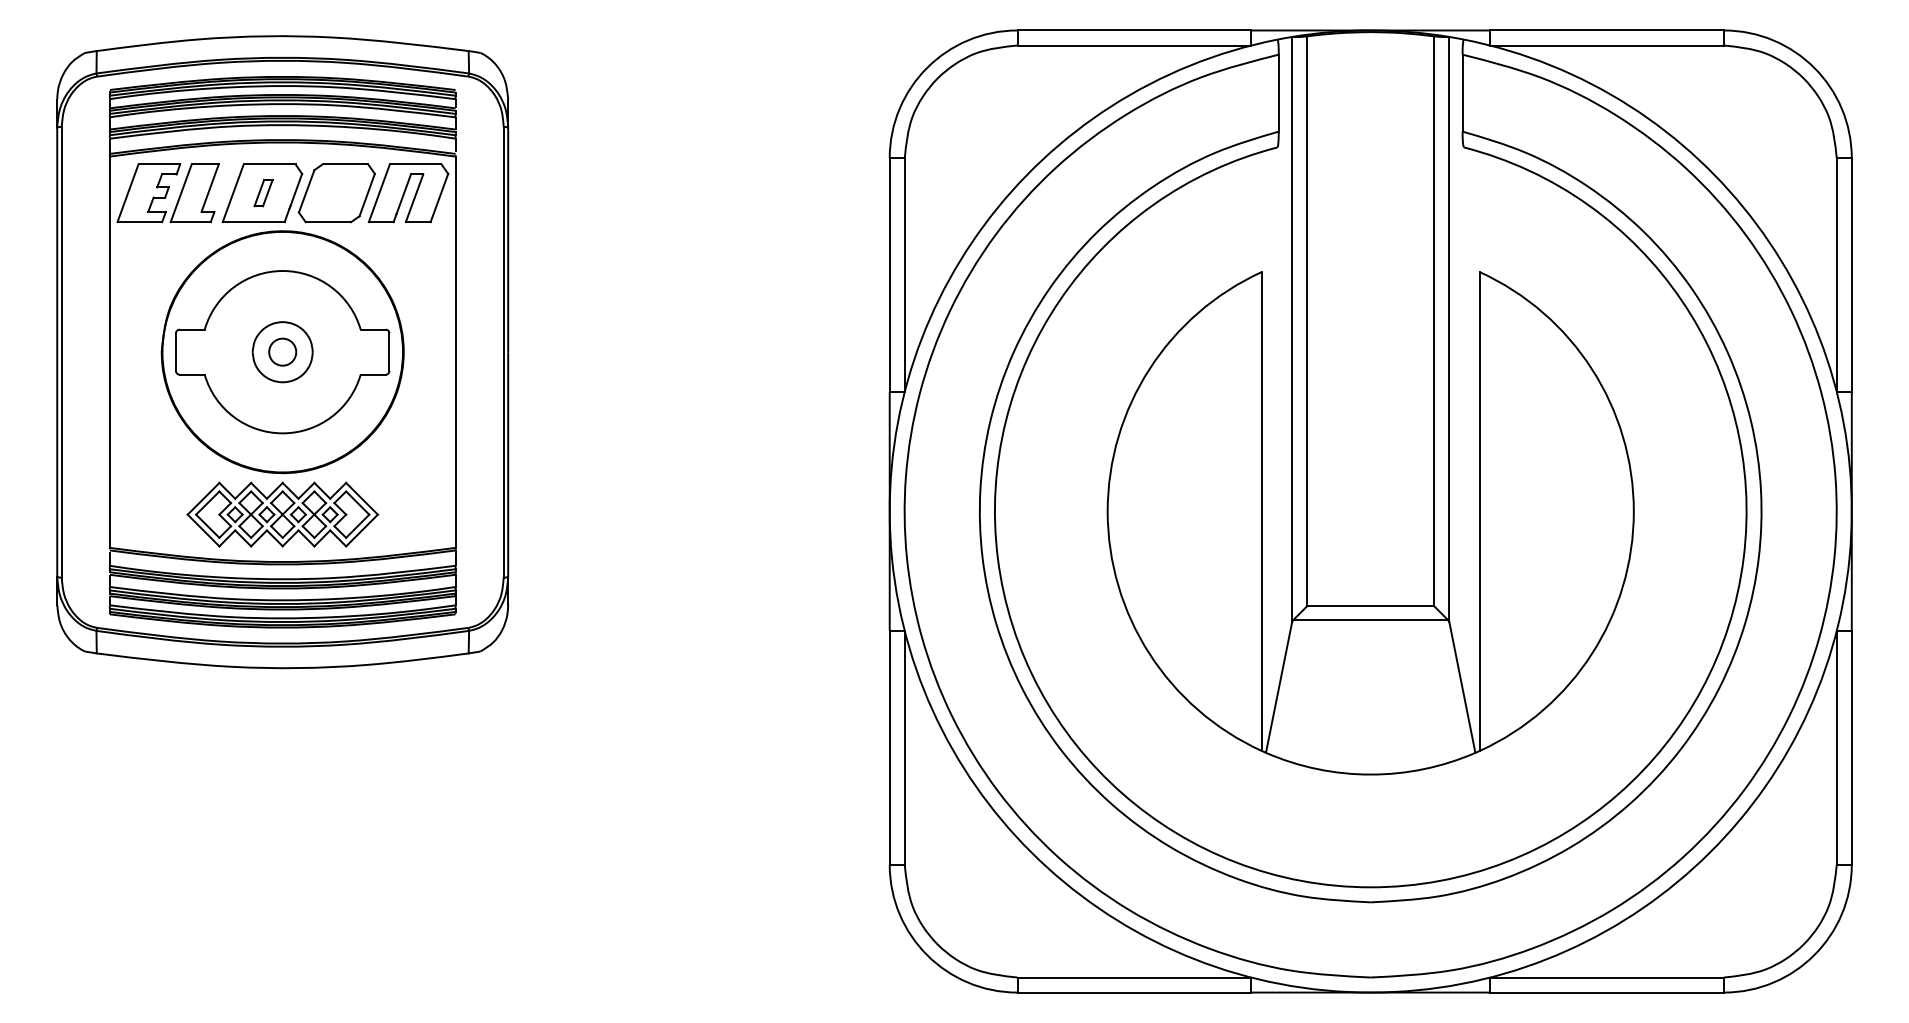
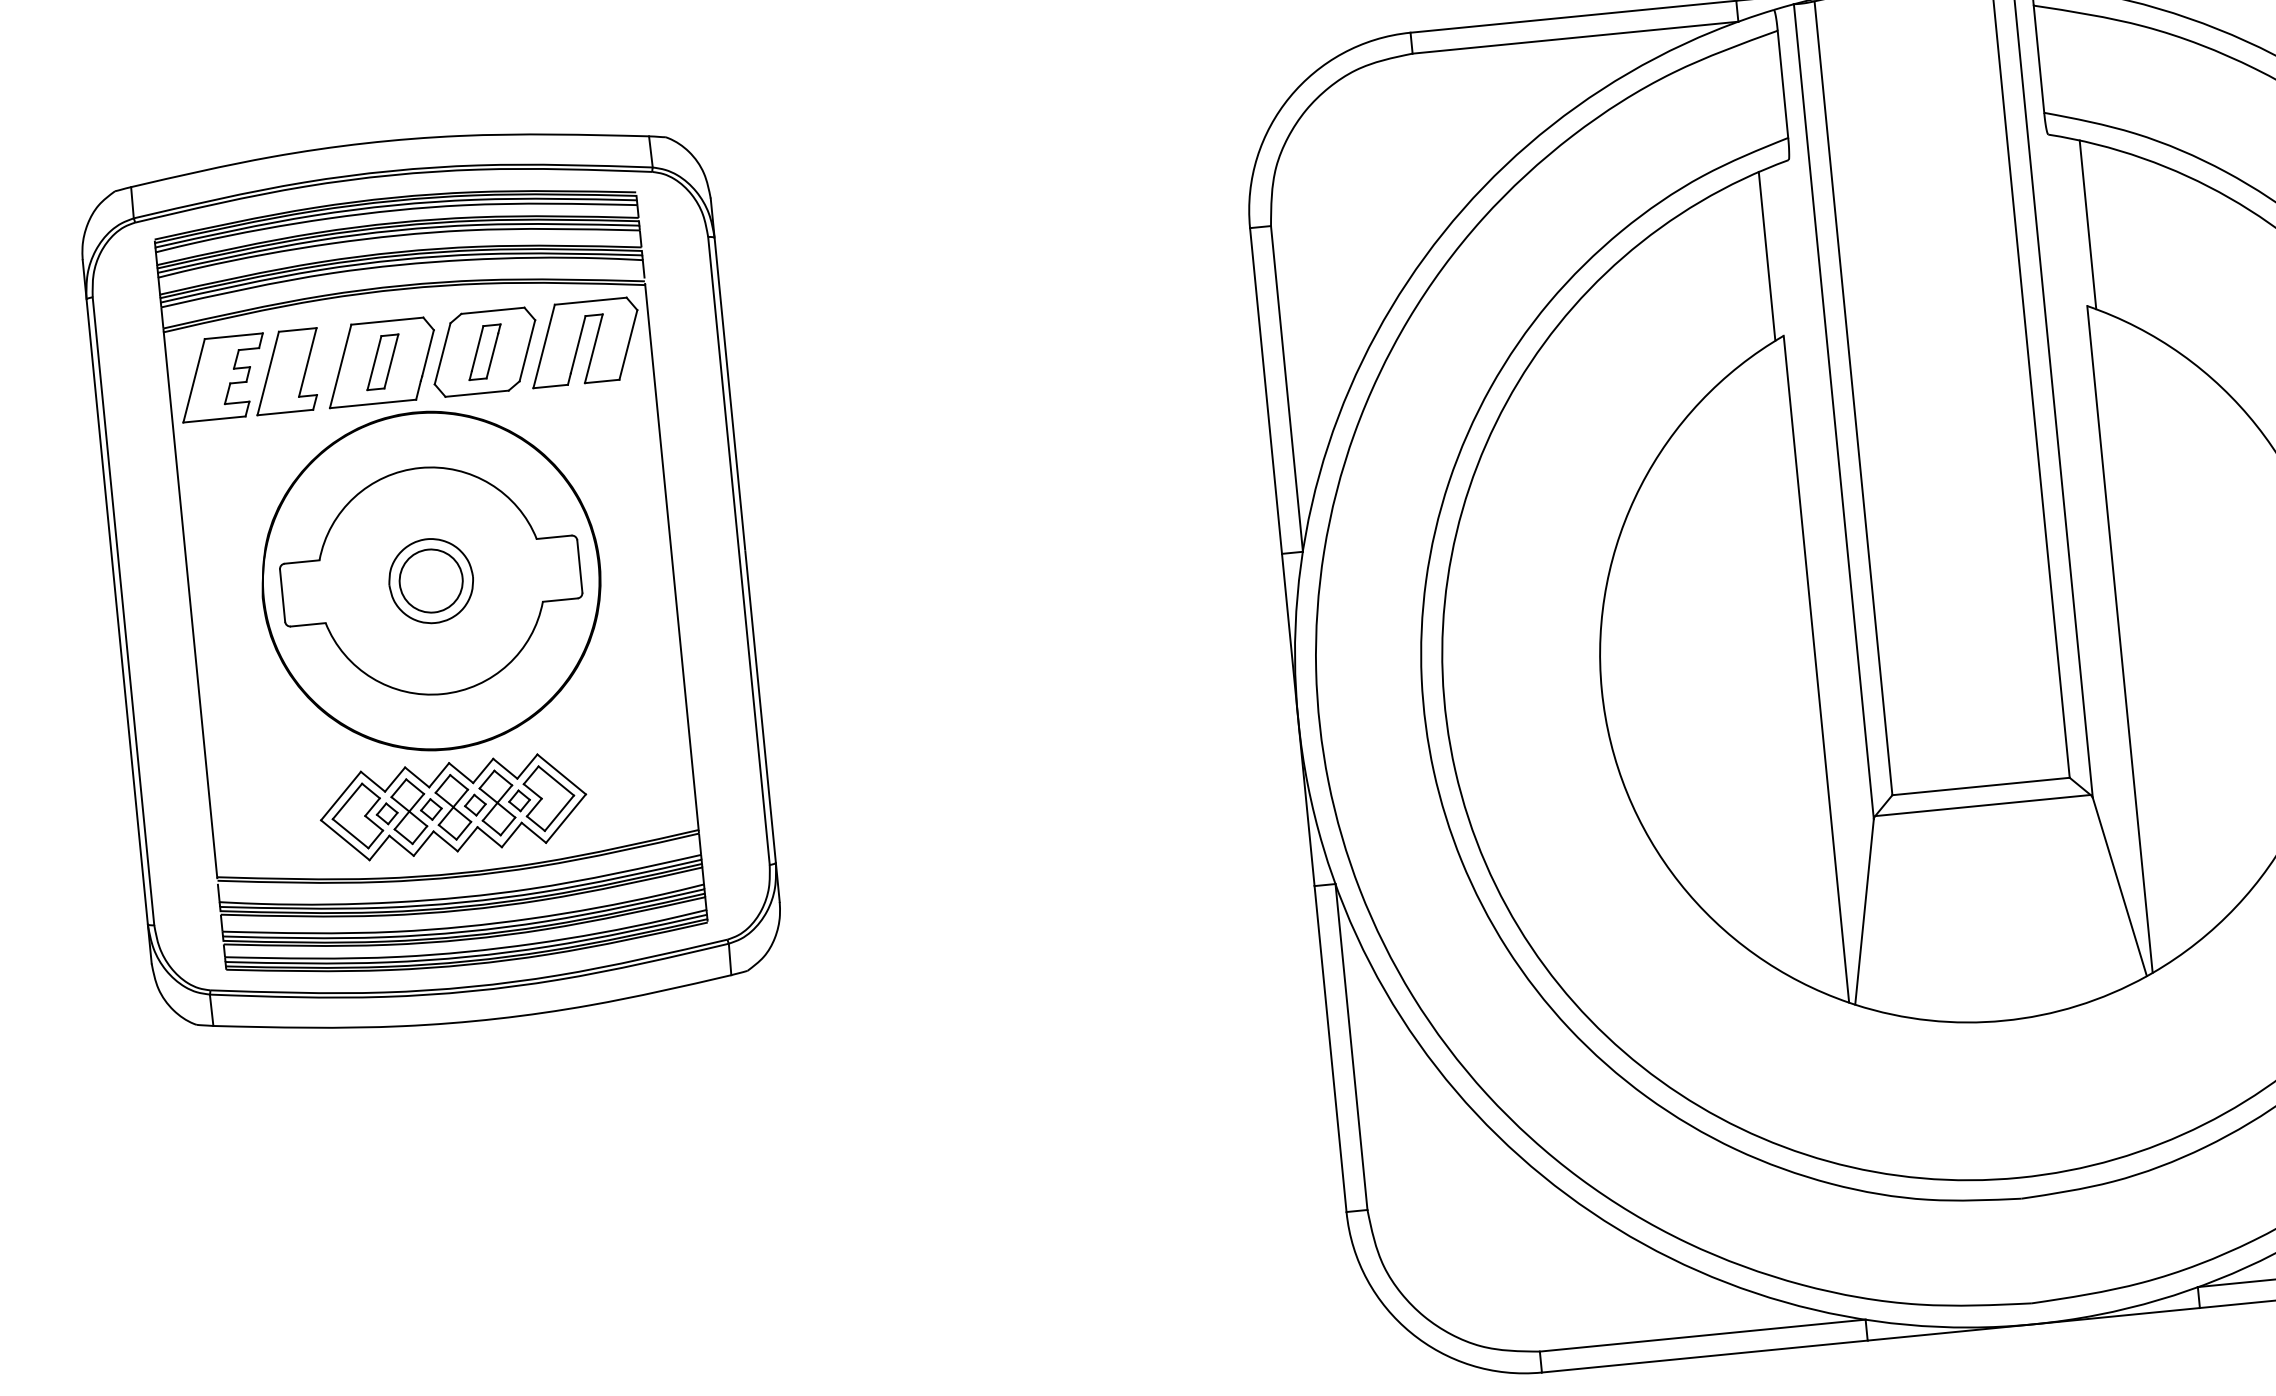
part: (263, 192) -> (382, 361), size x1.43
part: (336, 192) -> (484, 351), added
line: (1255, 213) -> (1766, 255), added
line: (1485, 213) -> (2087, 223), added
circle: (282, 351) -> (430, 580), size x1.67

